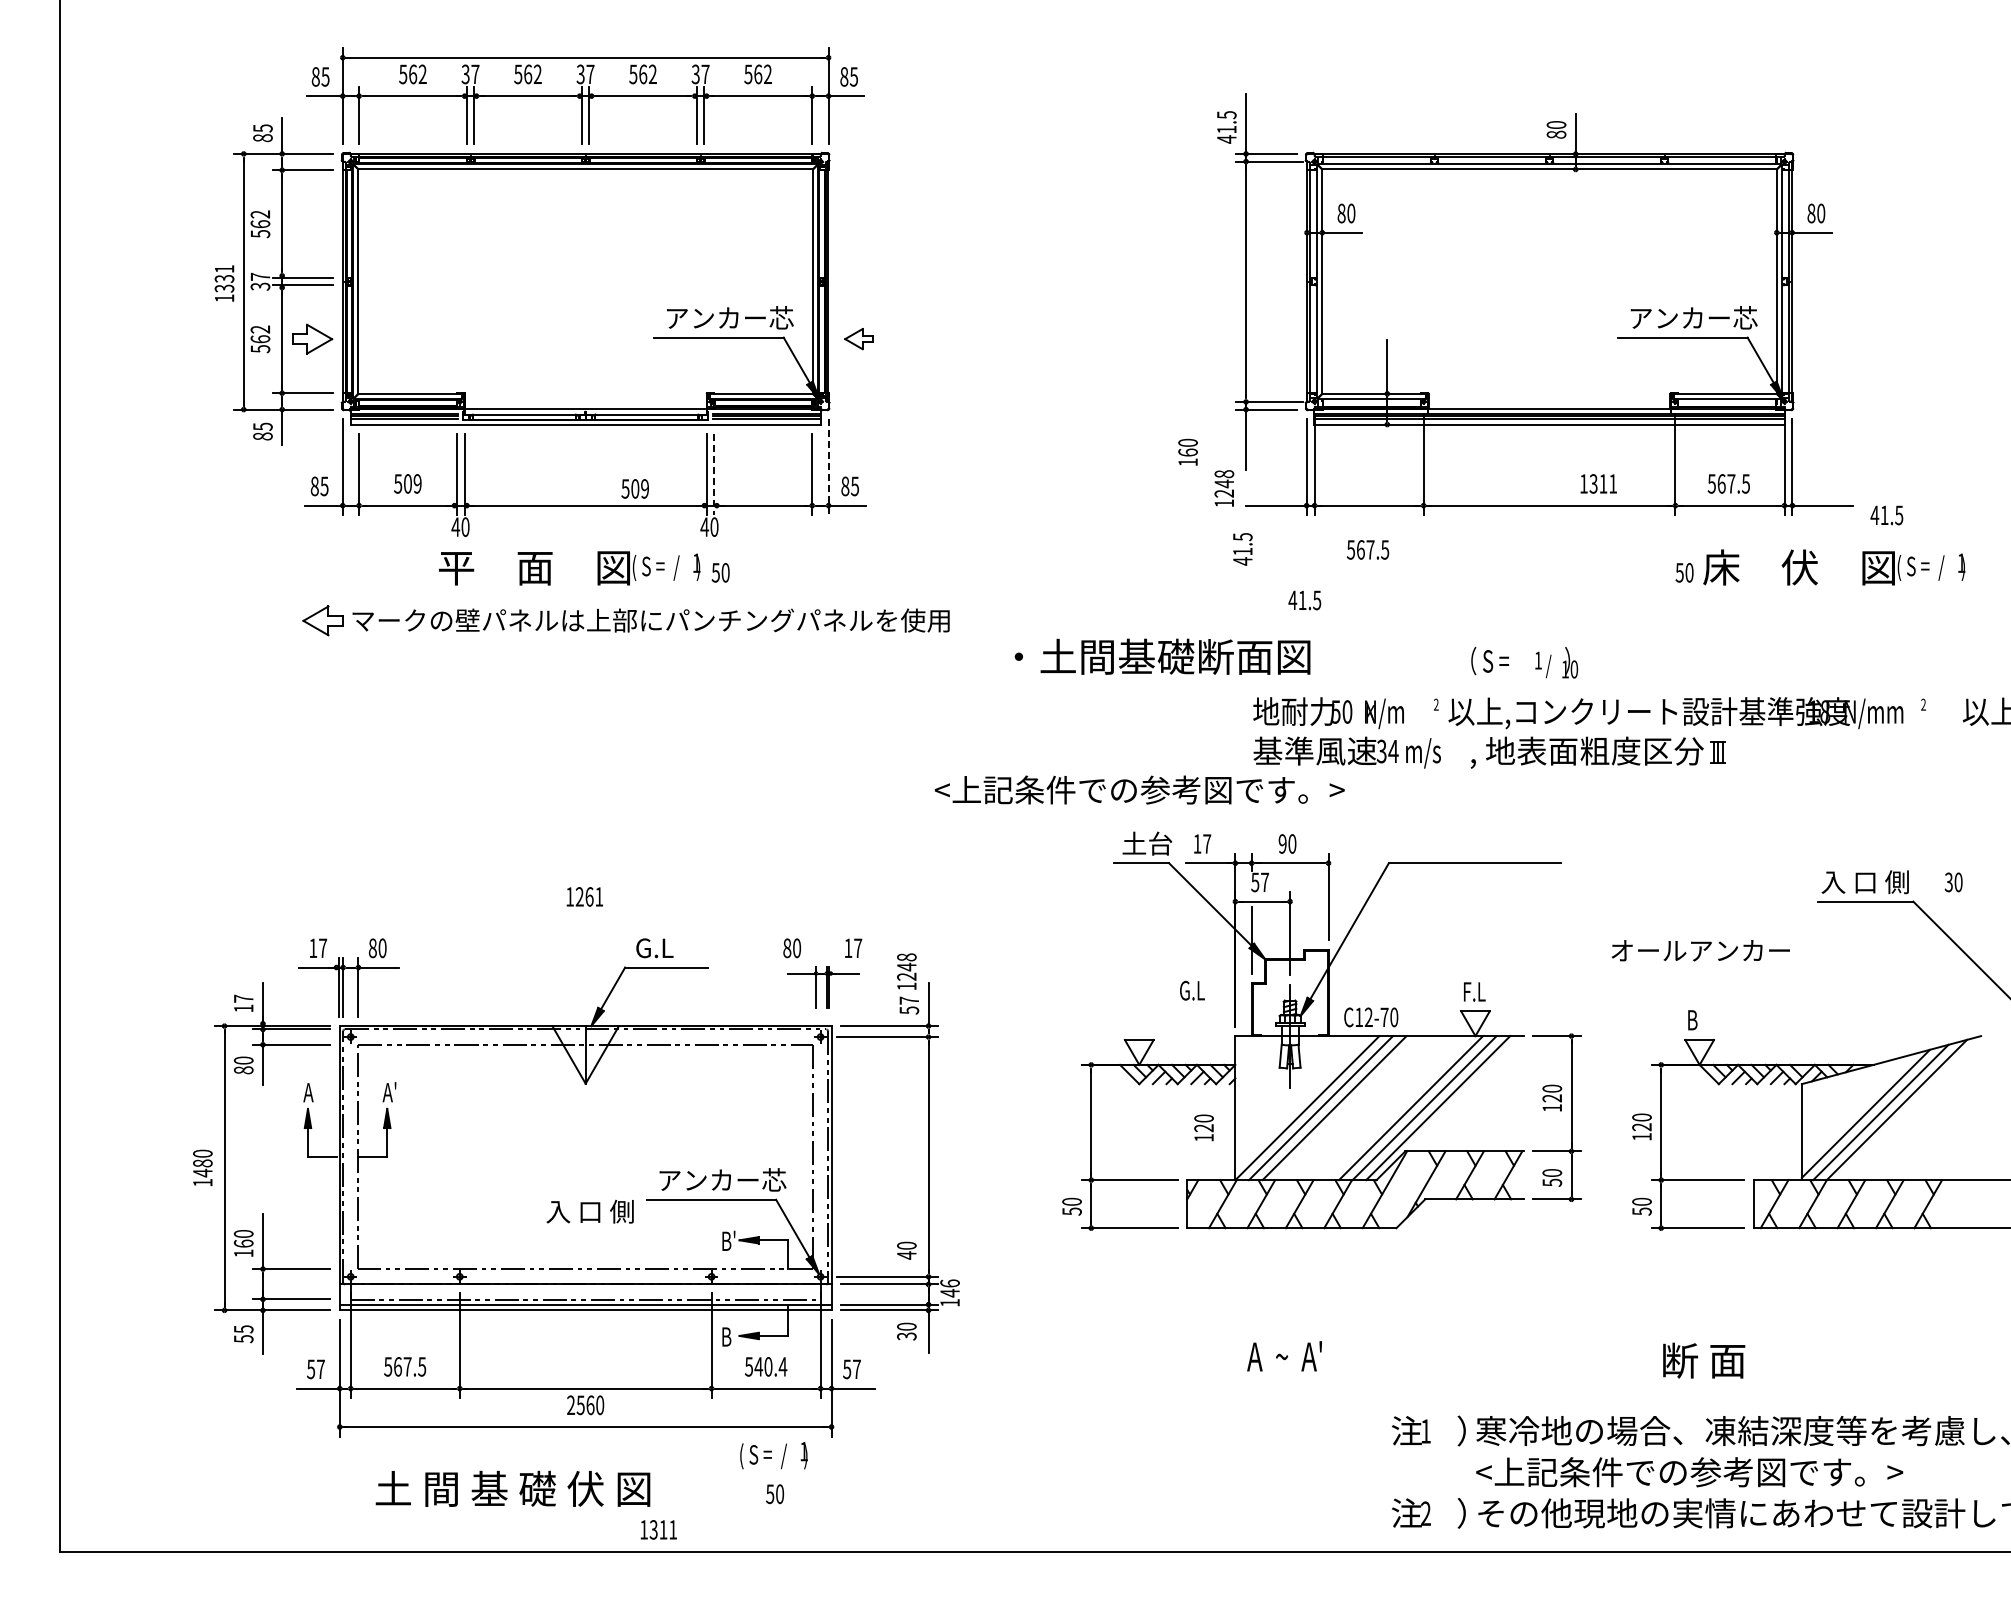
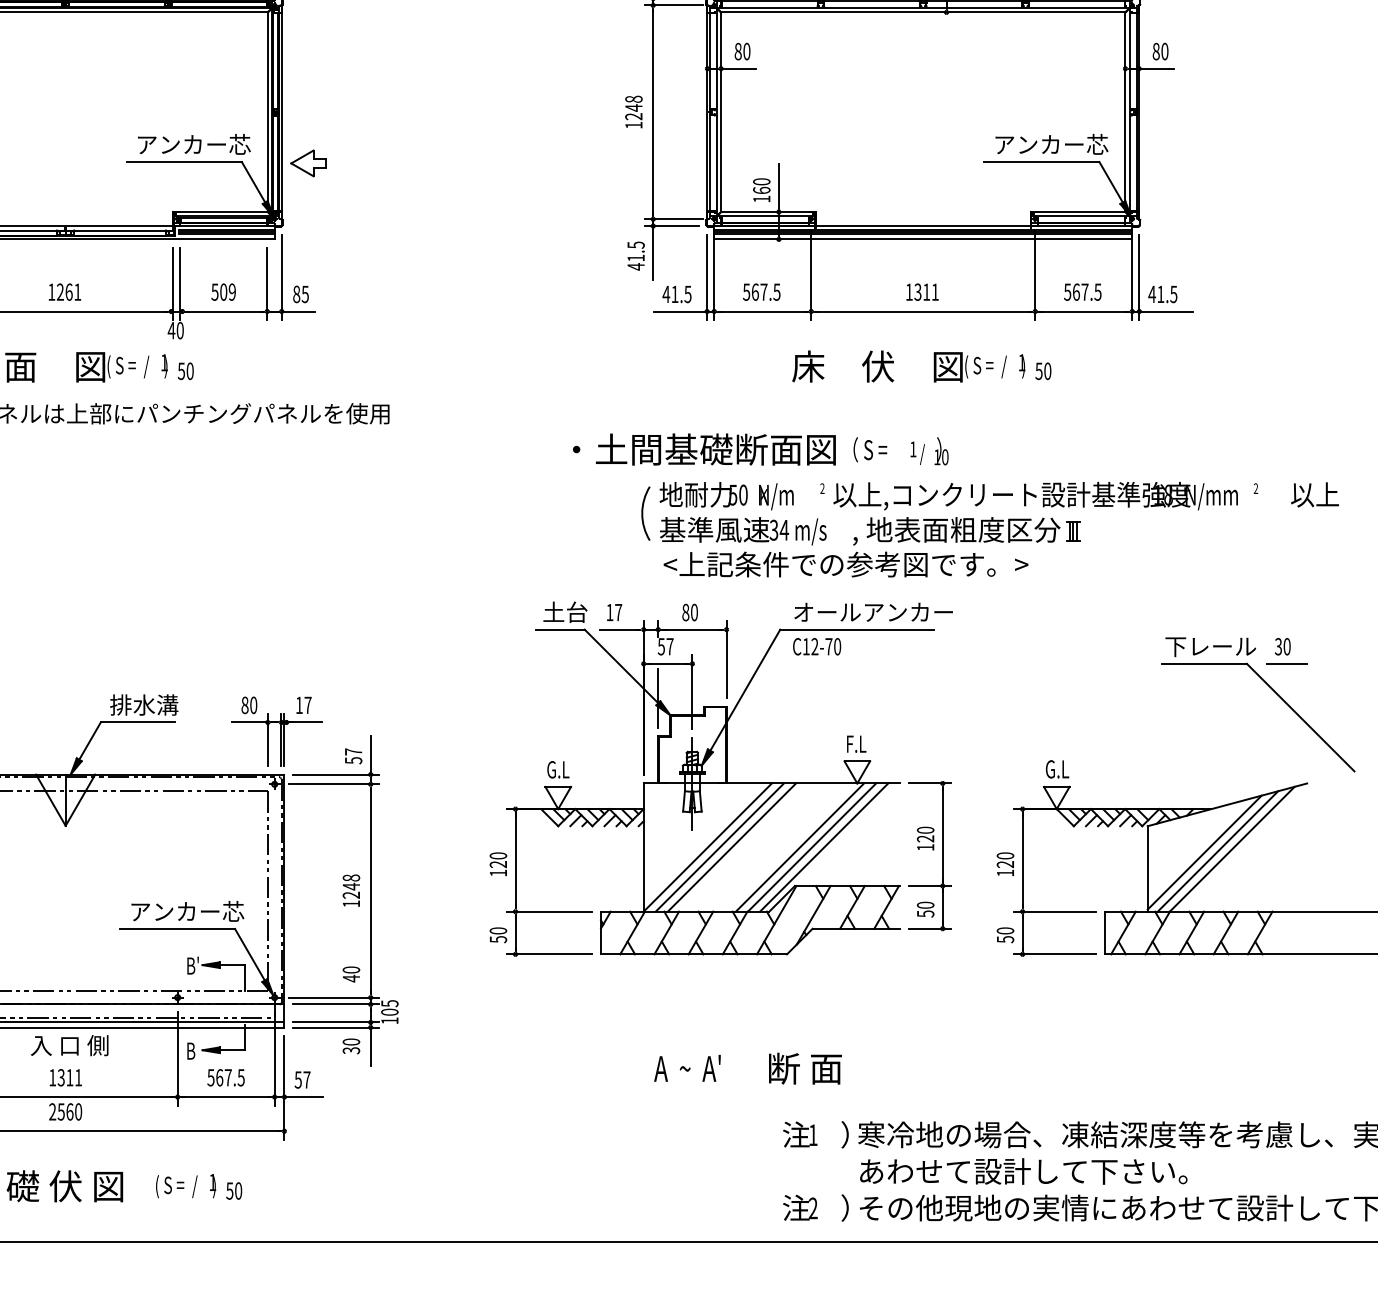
part: (858, 338) -> (308, 162), size x1.43
text: (1187, 451) -> (761, 189), moved
line: (828, 467) -> (281, 277), dashed -> solid
line: (714, 474) -> (180, 283), dashed -> solid
text: (1598, 483) -> (922, 291), moved
text: (634, 488) -> (222, 291), moved
text: (1224, 488) -> (634, 112), moved
text: (1886, 515) -> (1162, 294), moved
text: (1242, 549) -> (635, 256), moved
text: (1368, 549) -> (762, 291), moved
text: (1834, 567) -> (908, 366), moved
text: (1304, 600) -> (676, 294), moved
text: (1162, 656) -> (704, 449), moved
arc: (1234, 732) -> (642, 513), added
text: (1139, 789) -> (845, 564), moved
text: (1282, 843) -> (685, 612), 90 -> 80
text: (1872, 882) -> (1210, 646), 入 口 側 -> 下レール
text: (584, 896) -> (64, 291), moved
line: (1958, 901) -> (1287, 663), added
text: (673, 947) -> (143, 704), G.L -> 排水溝
text: (1700, 950) -> (873, 612), moved
text: (906, 971) -> (351, 890), moved
part: (823, 987) -> (277, 740), size x1.43
text: (1192, 990) -> (558, 769), moved
text: (1371, 1017) -> (817, 646), moved
text: (1700, 1019) -> (1057, 768), B -> G.L
text: (1203, 1127) -> (497, 863), moved
text: (589, 1211) -> (69, 1045), moved
text: (949, 1288) -> (389, 1008), 146 -> 105
text: (1704, 1360) -> (805, 1068), moved
text: (770, 1366) -> (230, 1077), 540.4 -> 567.5
text: (773, 1455) -> (185, 1185), moved
text: (1689, 1472) -> (1047, 1171), <上記条件での参考図です。> -> あわせて設計して下さい。
text: (658, 1529) -> (65, 1077), moved

